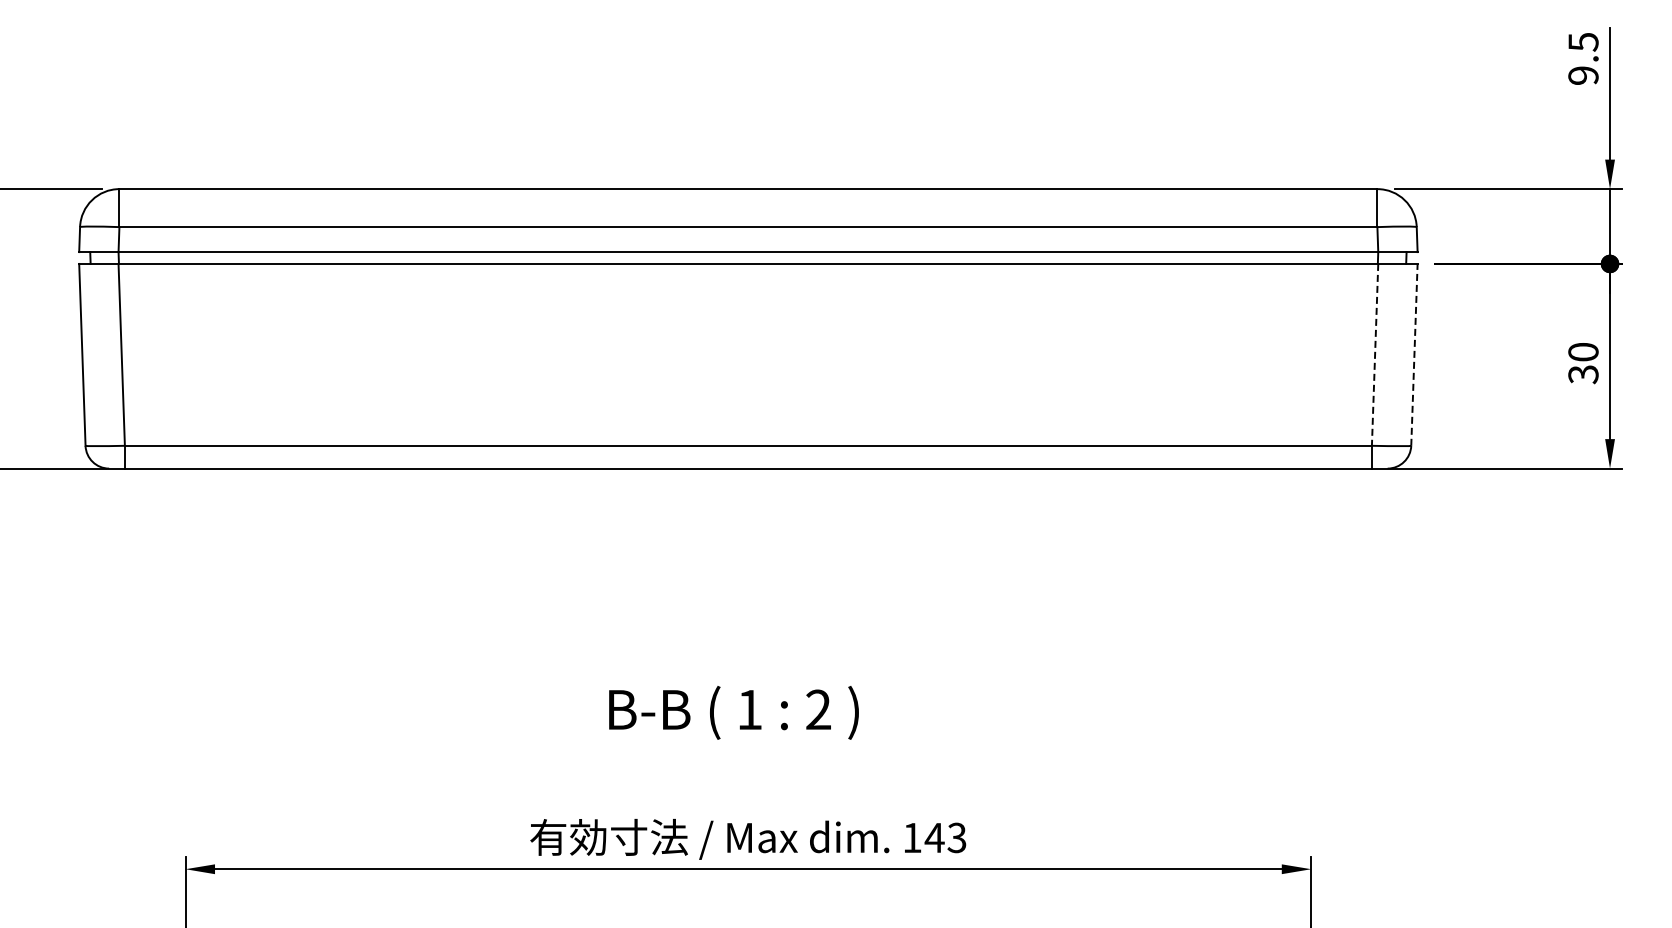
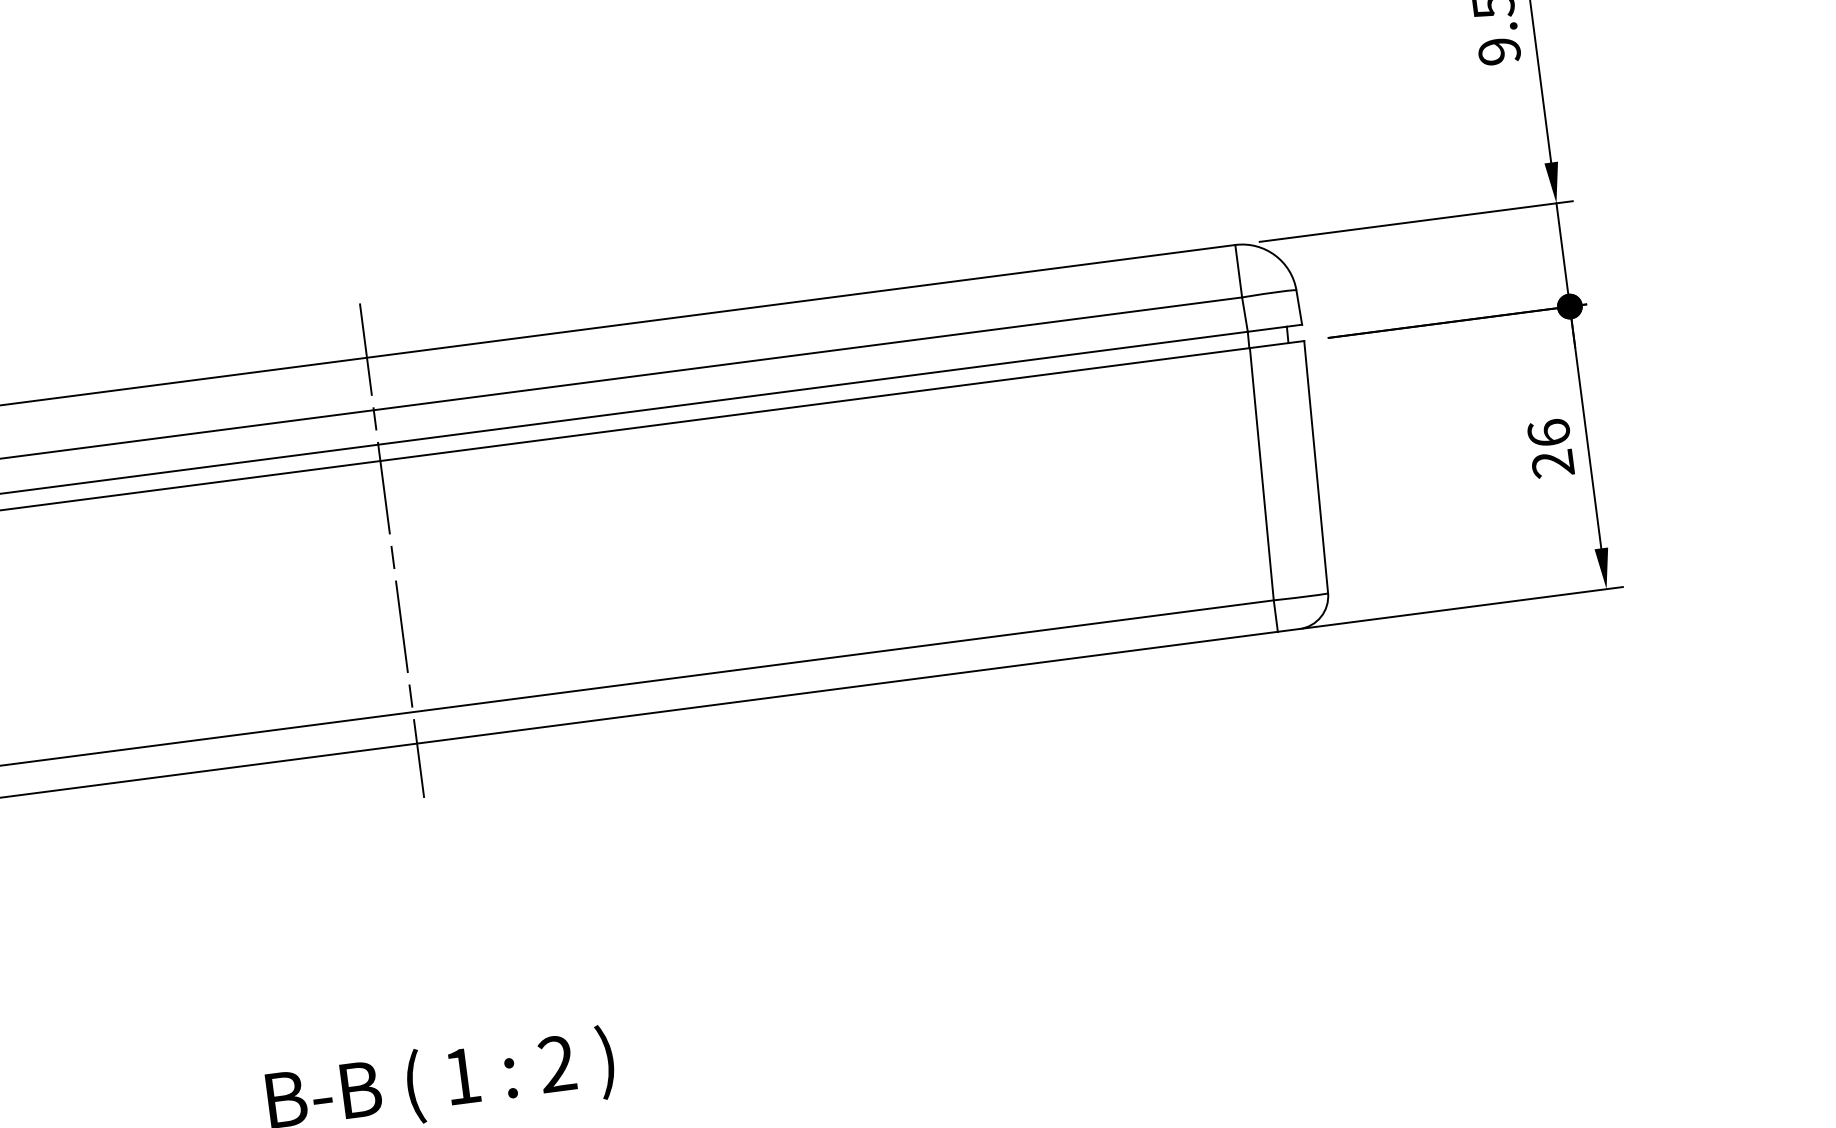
line: (748, 328) -> (392, 550), added
line: (1414, 354) -> (1316, 466), dashed -> solid
line: (1375, 355) -> (1262, 475), dashed -> solid
text: (1583, 363) -> (1551, 448), 30 -> 26

